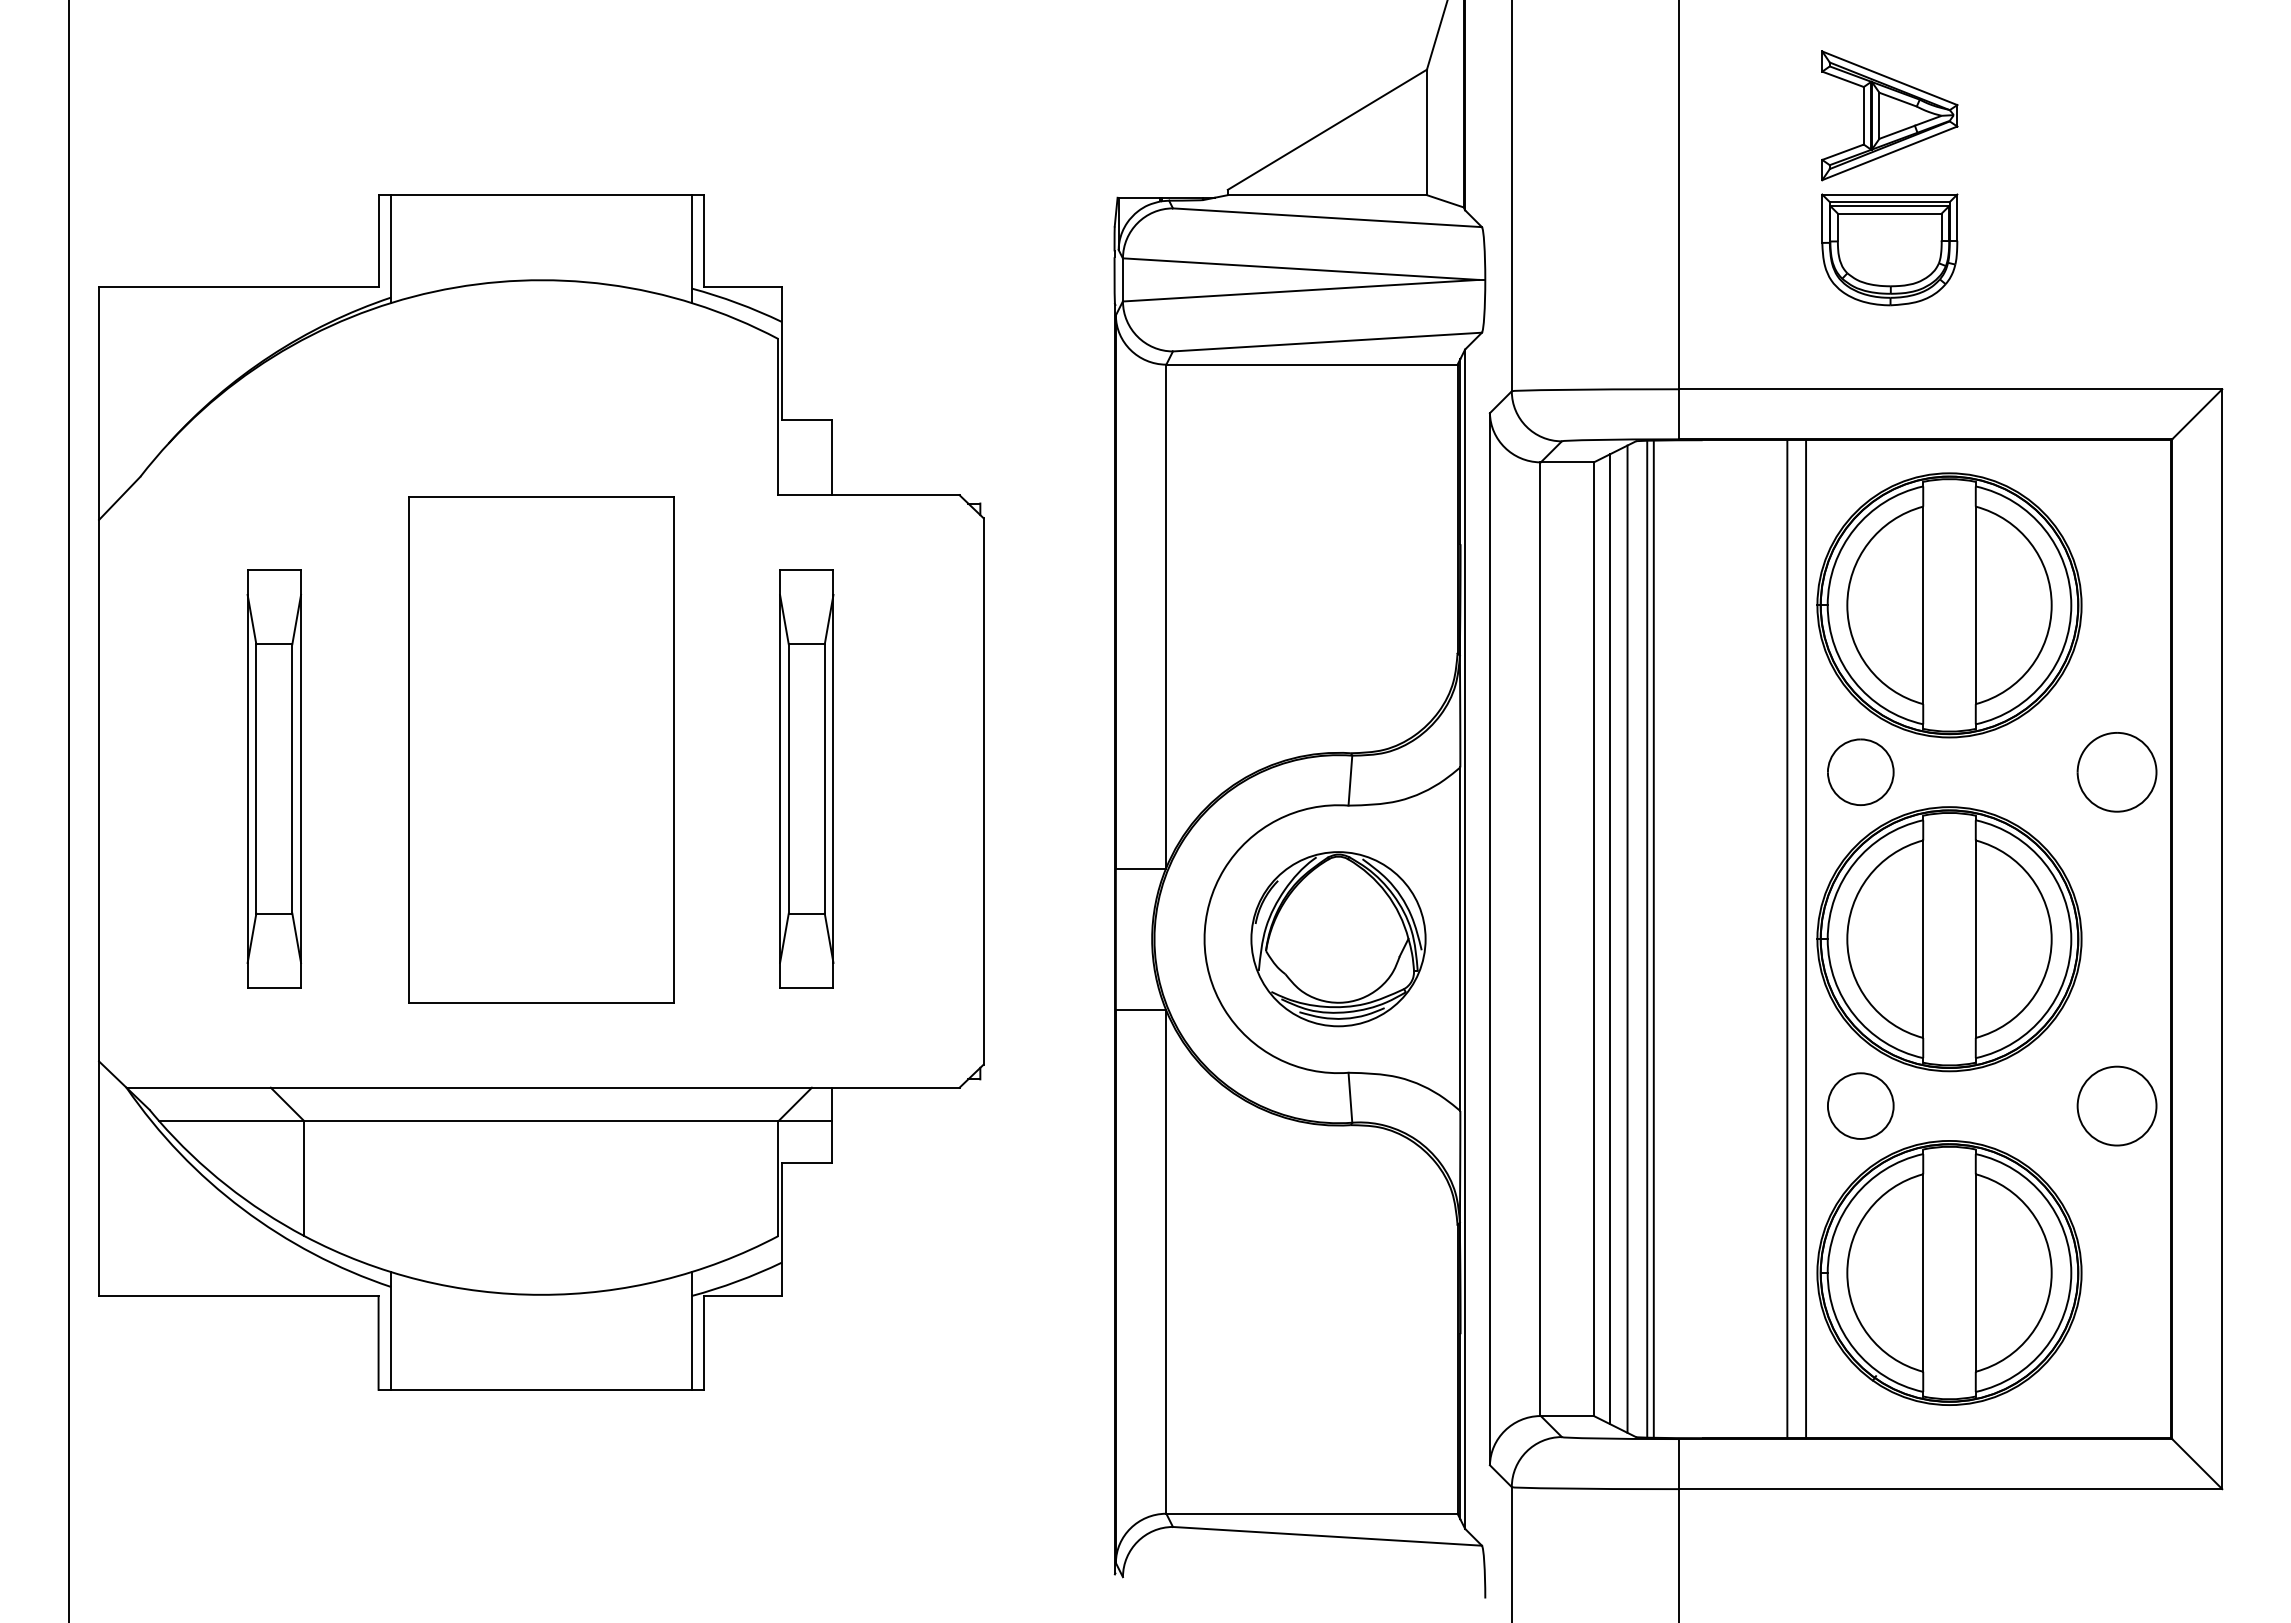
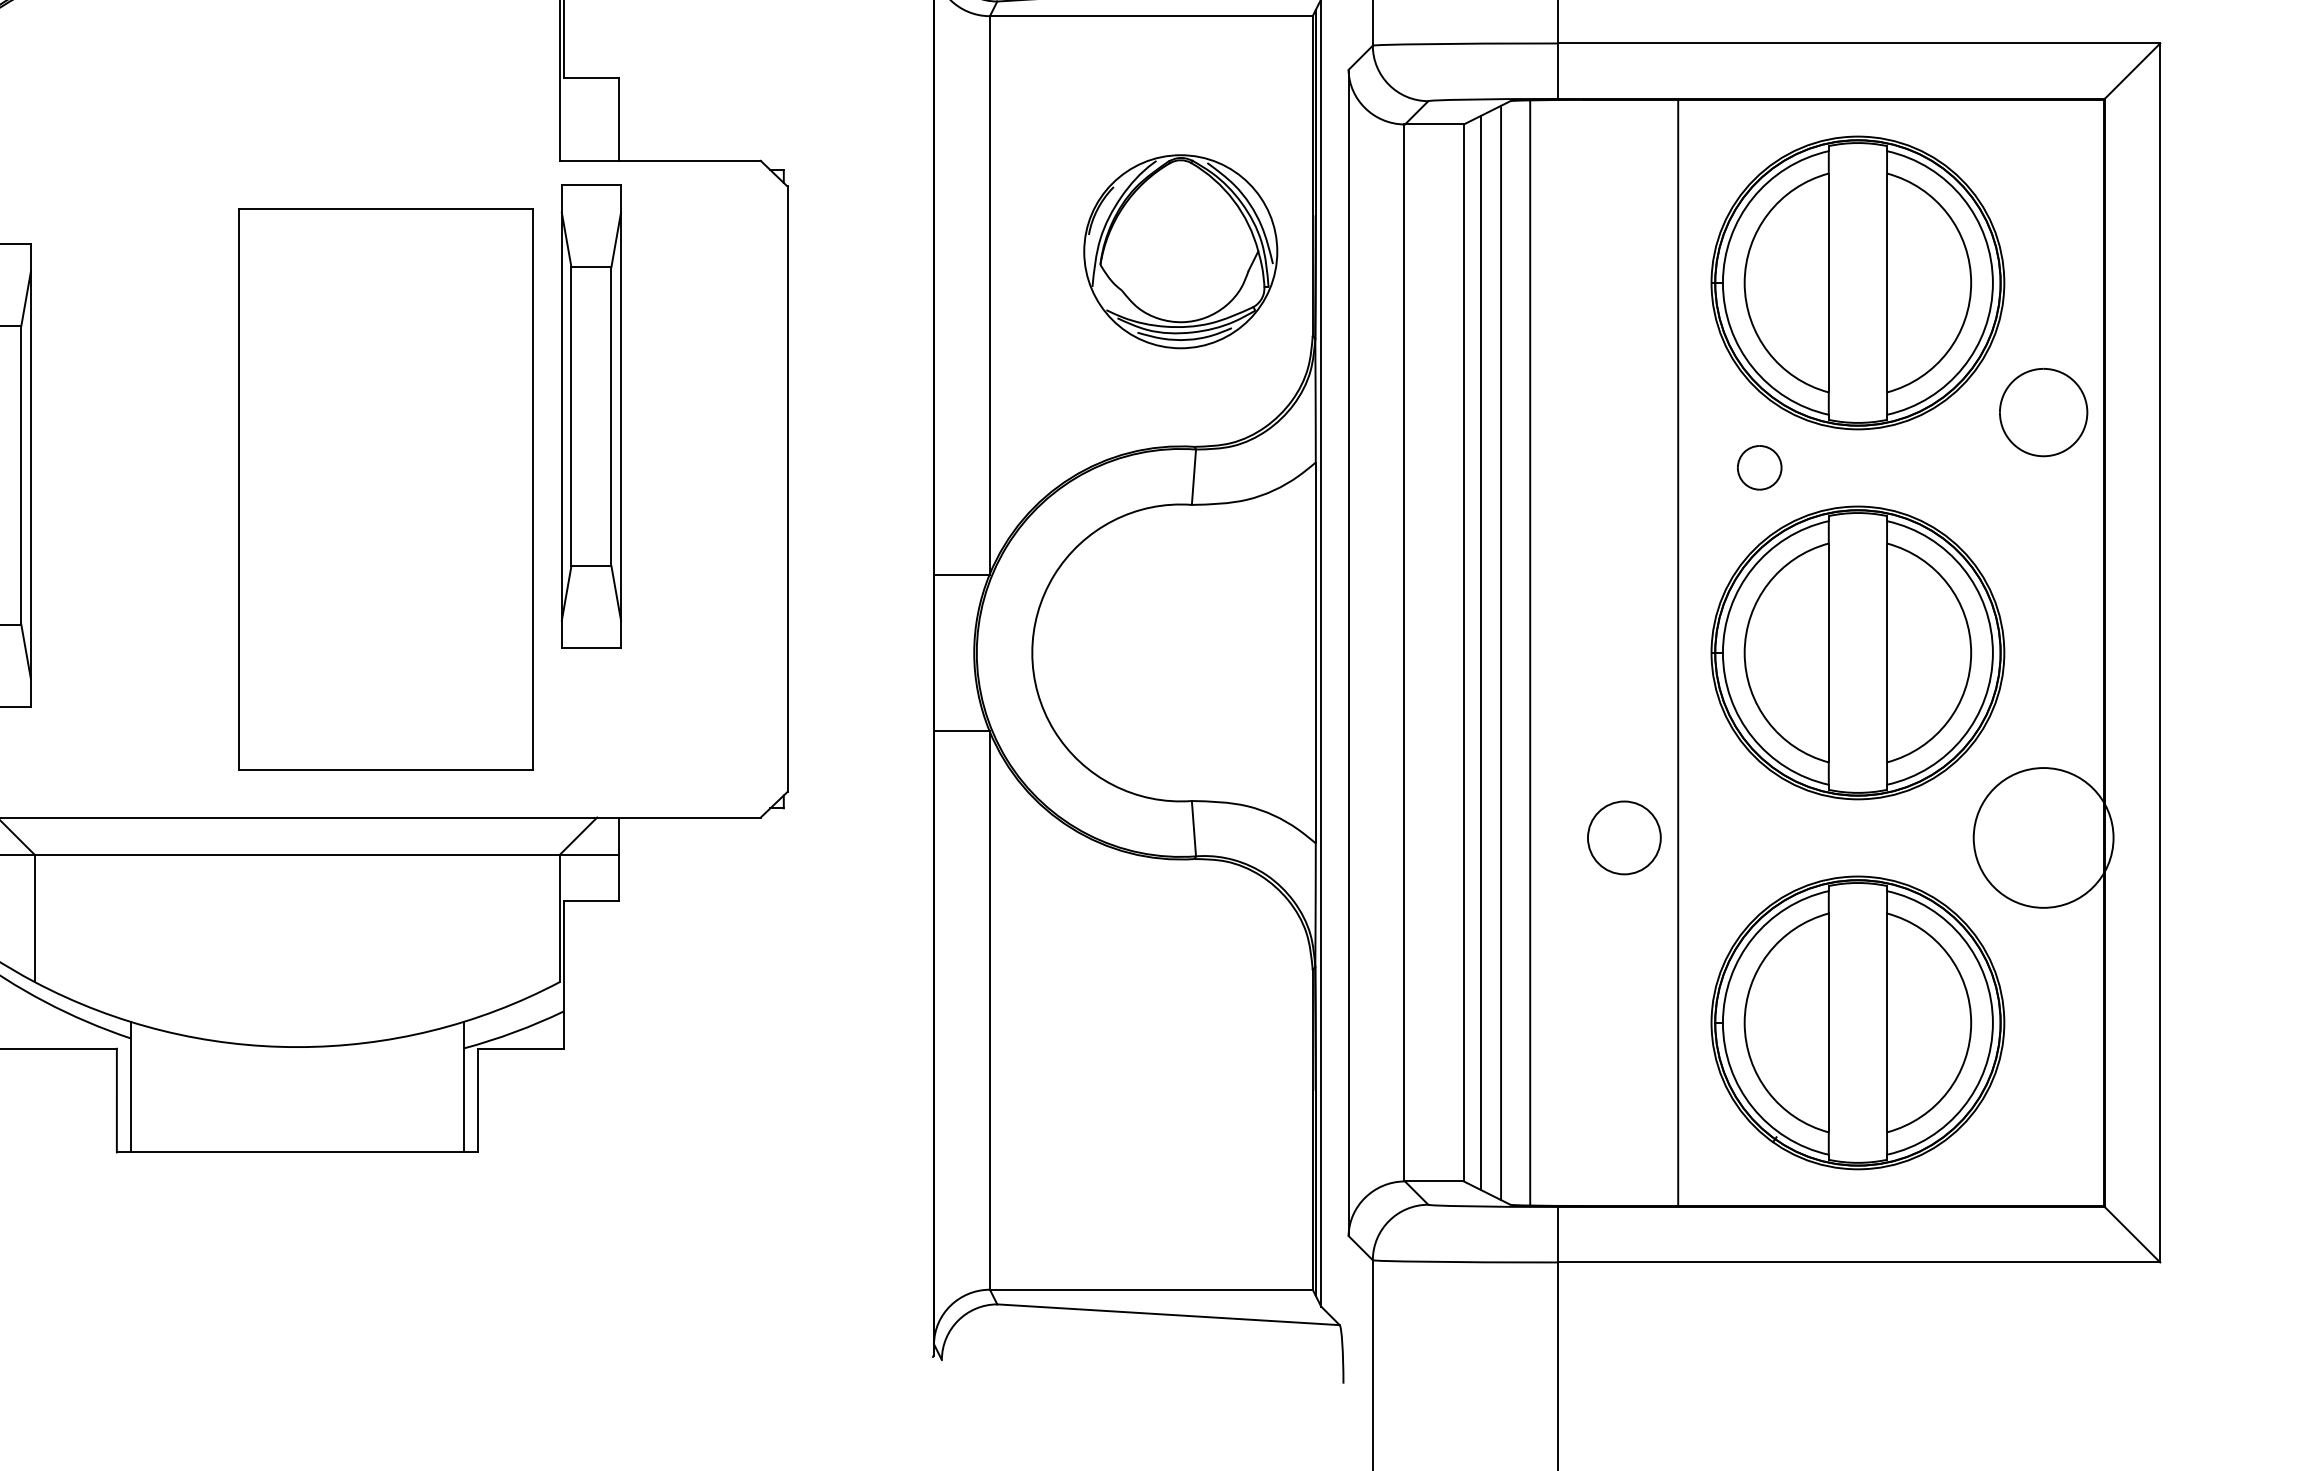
part: (541, 749) -> (386, 489), moved
part: (1860, 771) -> (1759, 467), size x0.6
part: (2116, 772) -> (2043, 412), moved
part: (806, 778) -> (591, 416), moved
line: (1647, 938) -> (1523, 652), removed
part: (1338, 939) -> (1180, 252), moved
line: (1806, 939) -> (1699, 653), removed
circle: (1860, 1105) -> (1624, 837), moved
circle: (2116, 1105) -> (2043, 837), size x1.6

